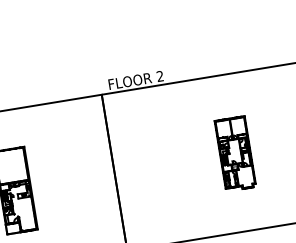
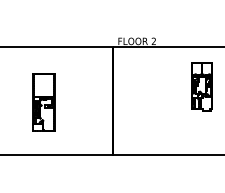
part: (234, 153) -> (201, 86), moved

